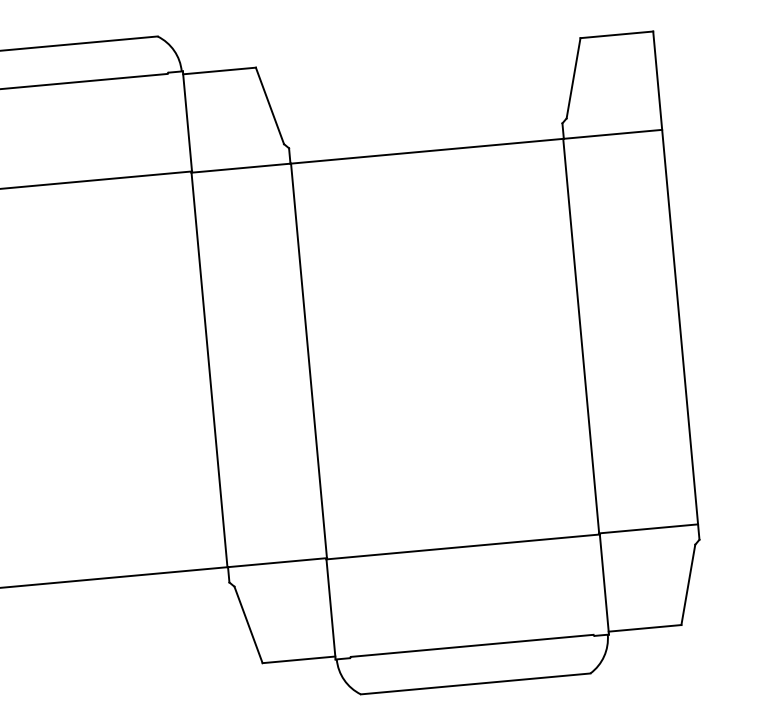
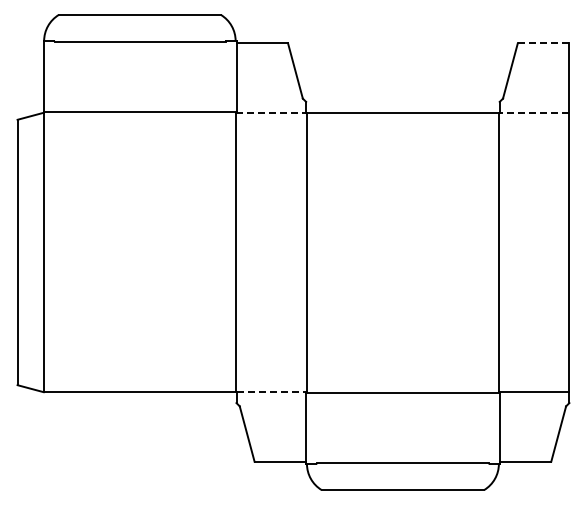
line: (616, 35) -> (543, 43), solid -> dashed
line: (612, 133) -> (534, 112), solid -> dashed
line: (241, 167) -> (271, 112), solid -> dashed
line: (278, 562) -> (272, 392), solid -> dashed

